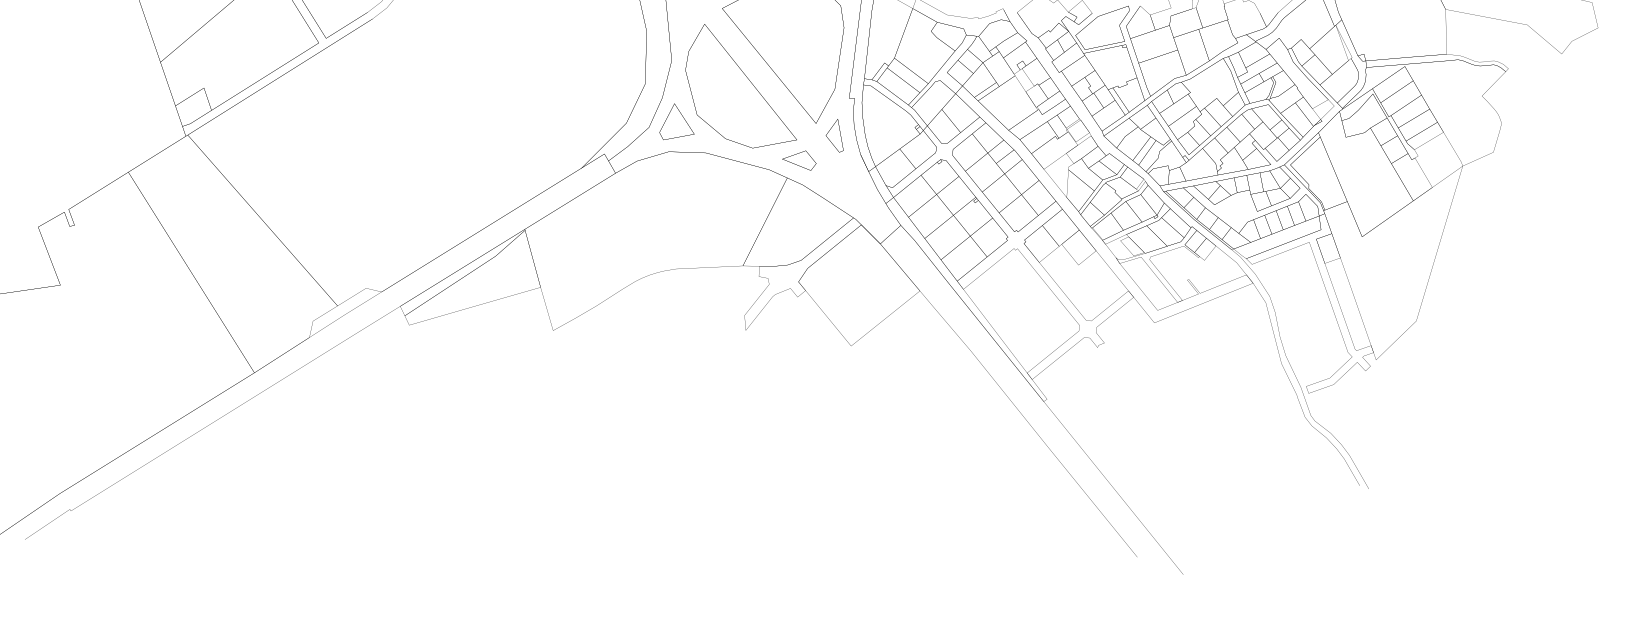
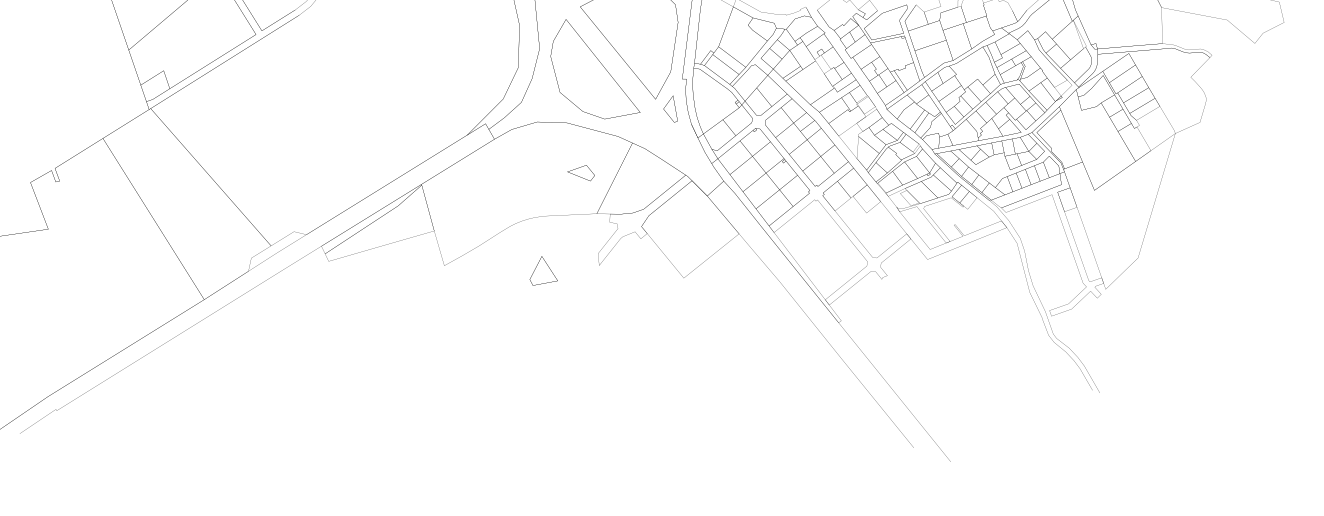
part: (676, 121) -> (543, 270), moved
part: (798, 161) -> (580, 173), moved

